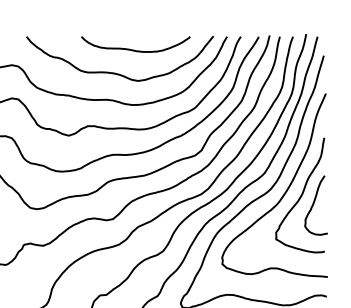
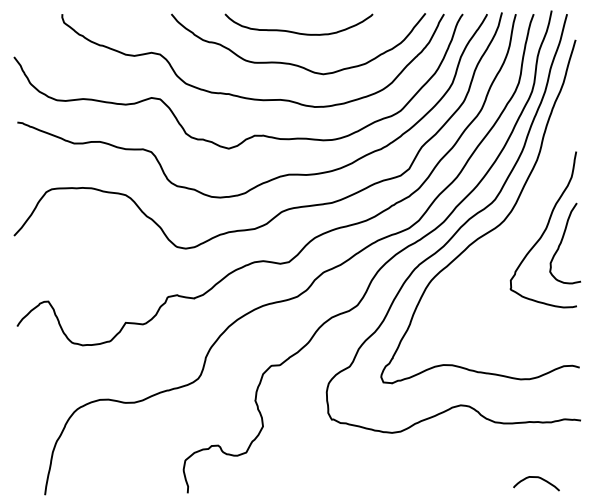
curve: (135, 50) -> (298, 32), moved
curve: (284, 192) -> (522, 225), removed

